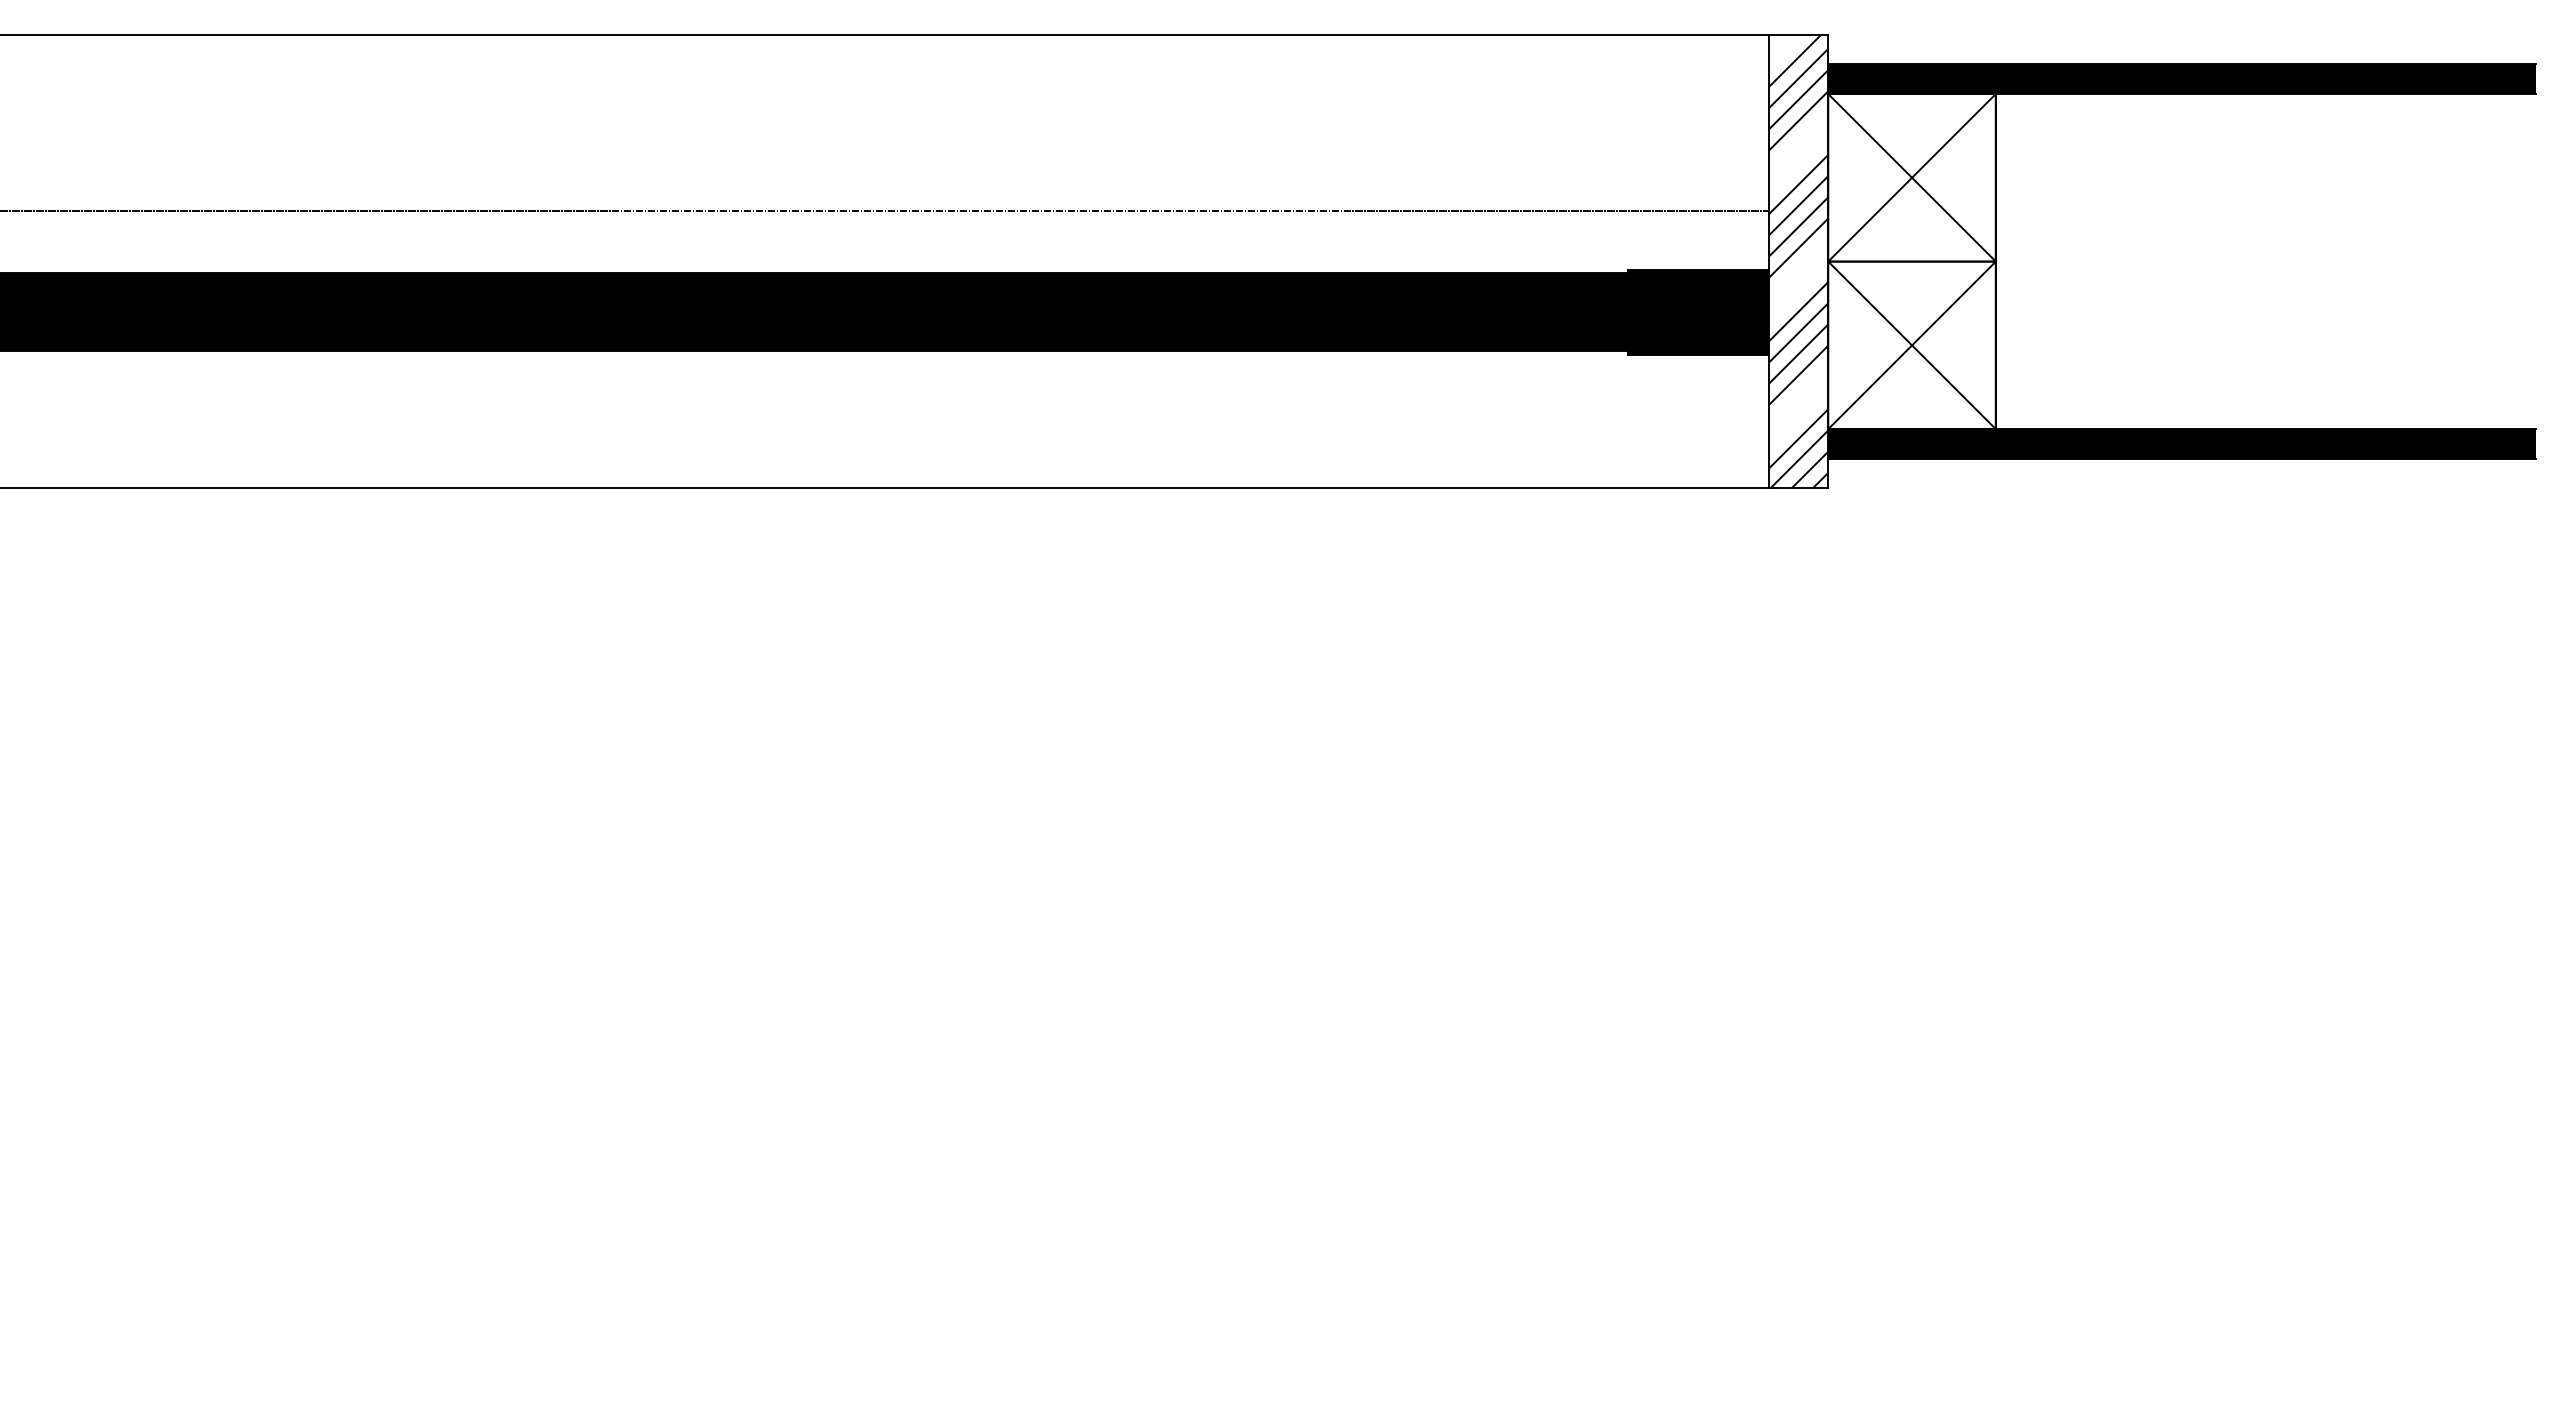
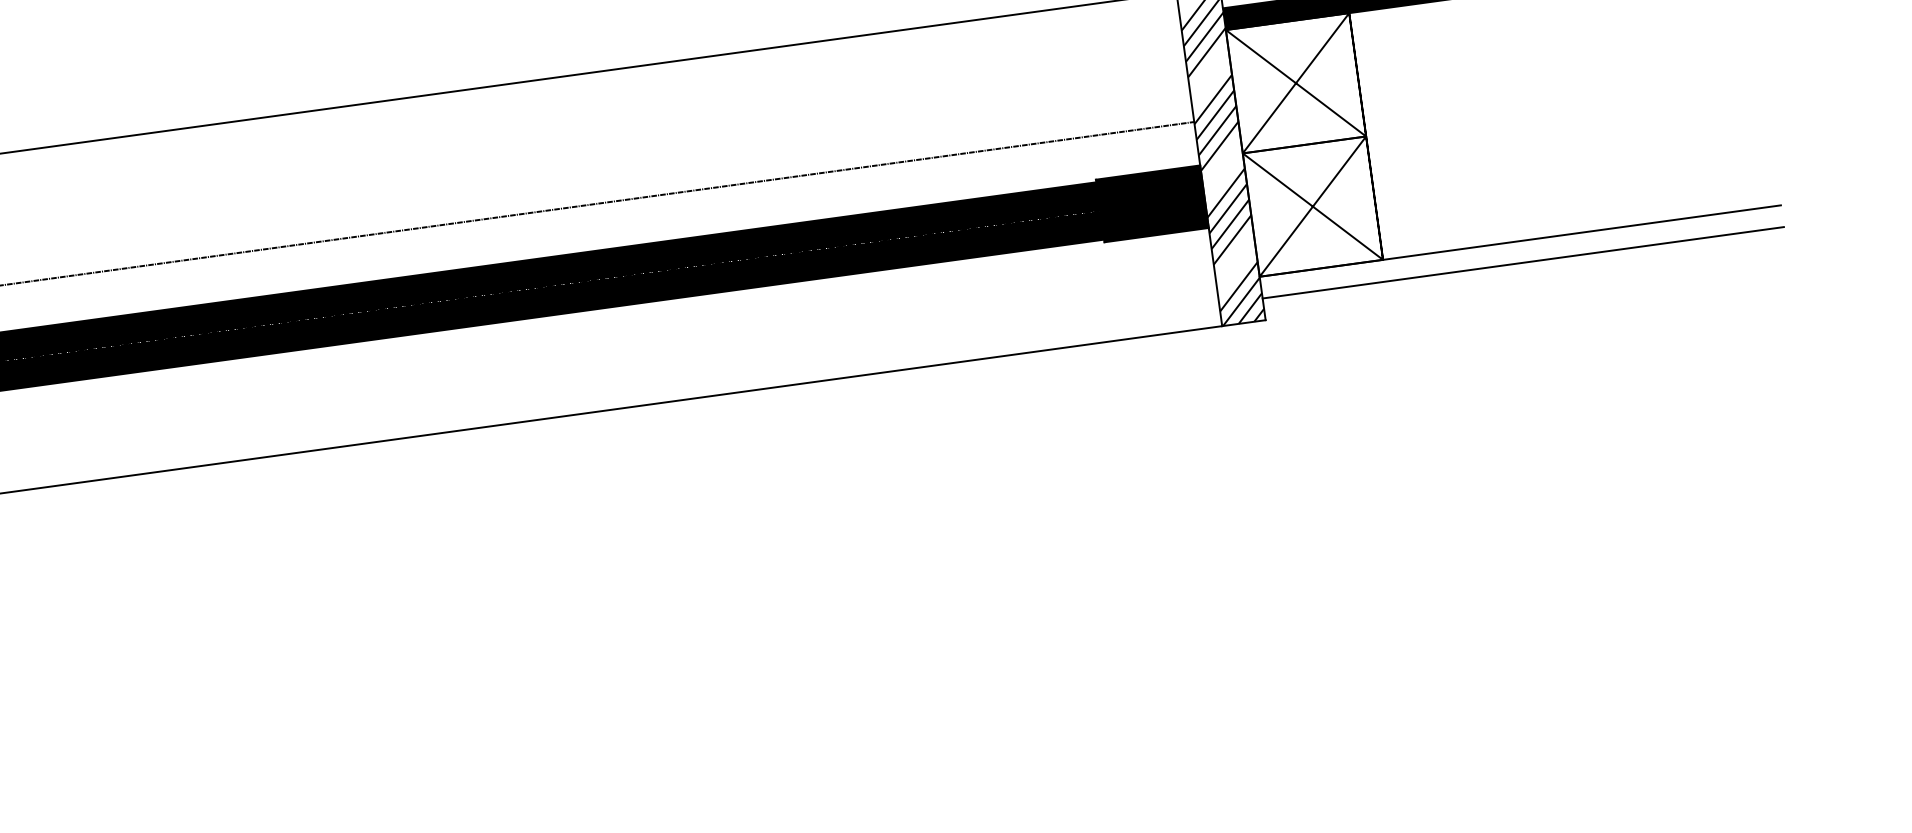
fill: (2182, 443) -> (1521, 251), removed

